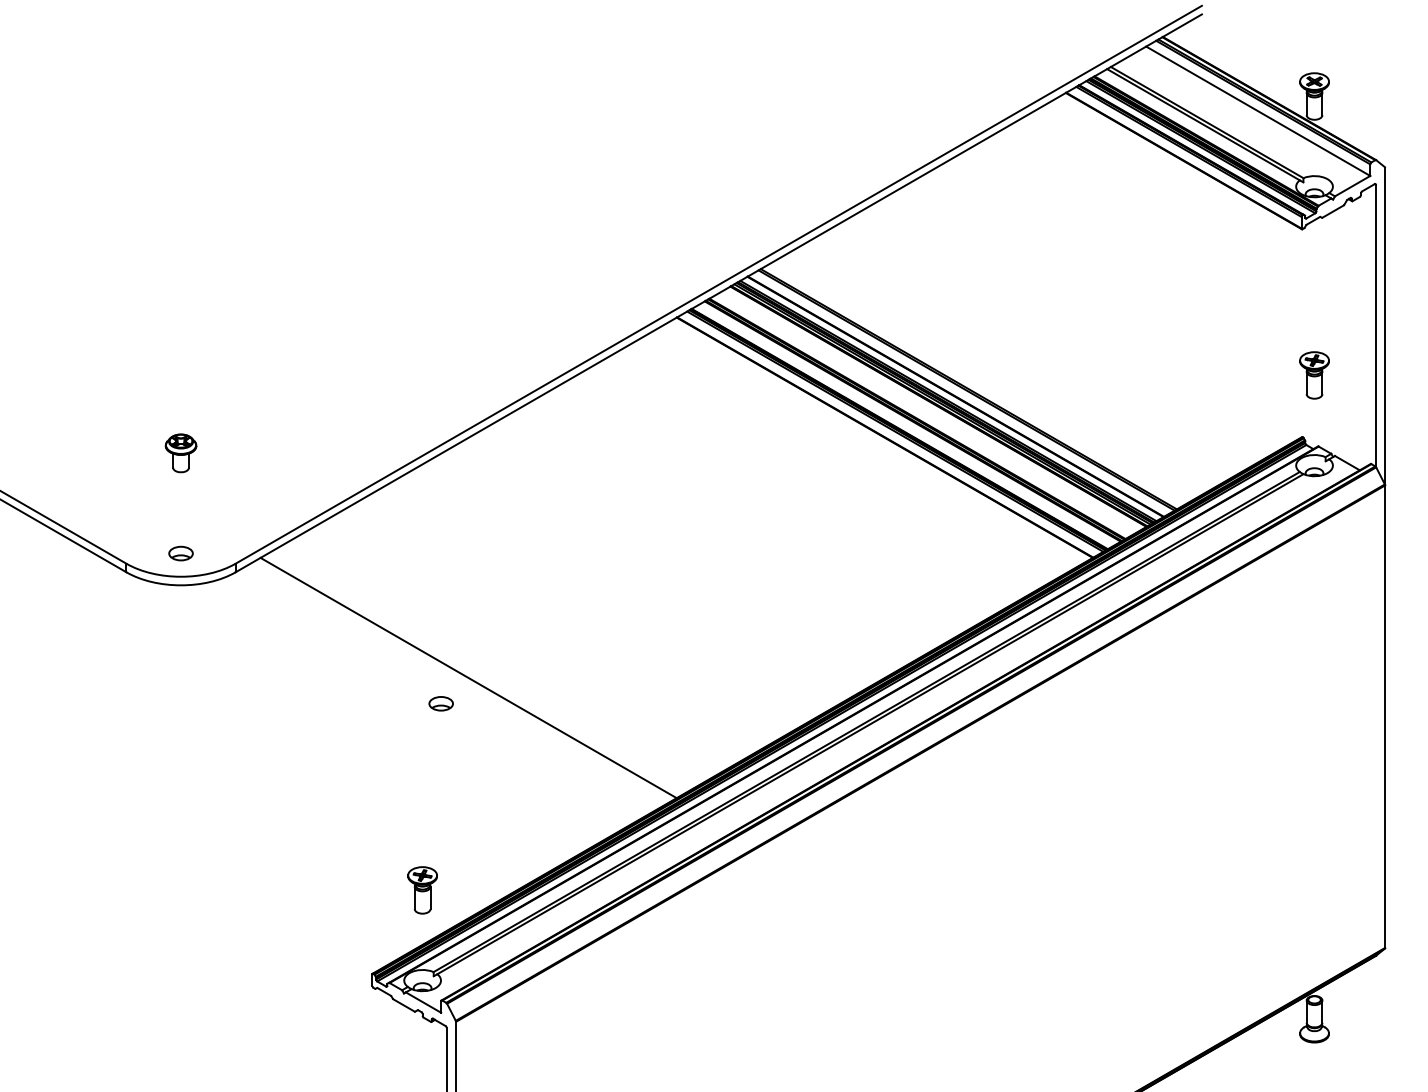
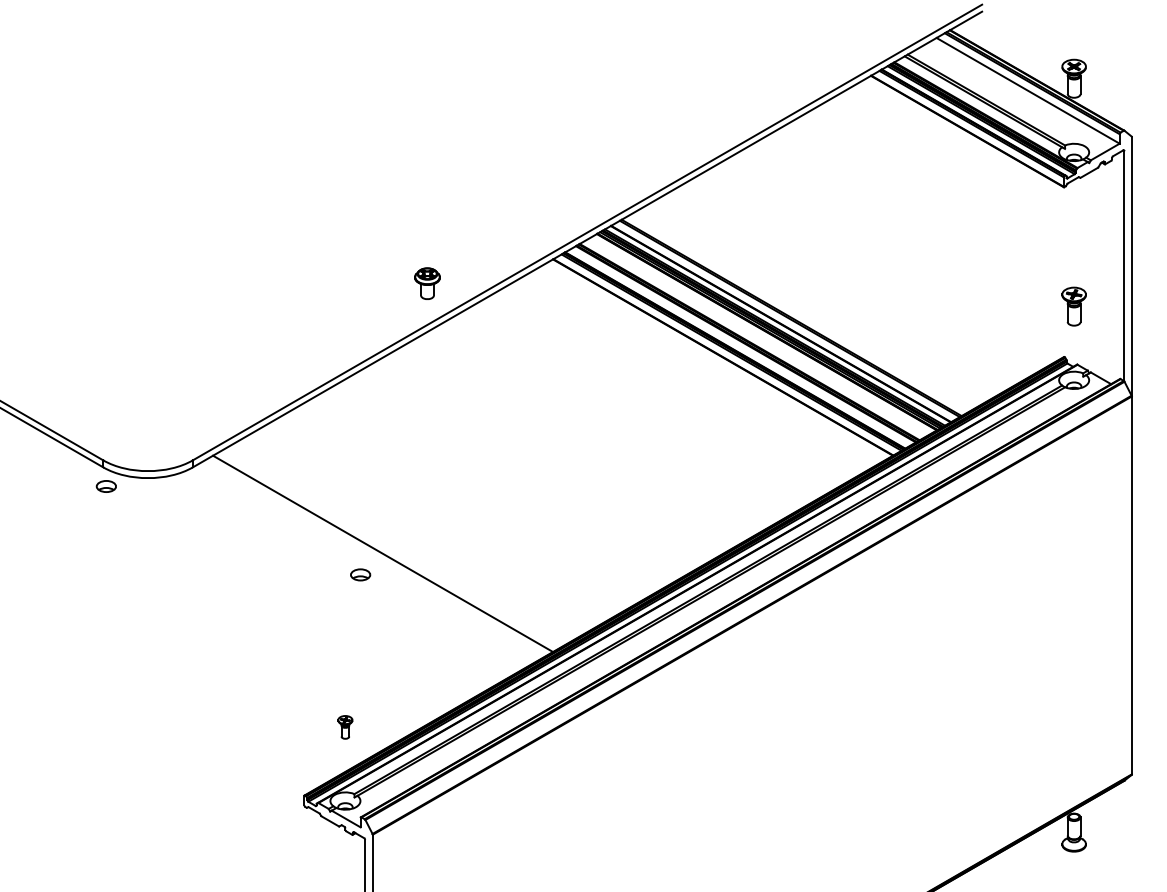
part: (180, 453) -> (427, 283), moved
part: (180, 553) -> (105, 486), moved
part: (422, 890) -> (345, 727), size x0.6

